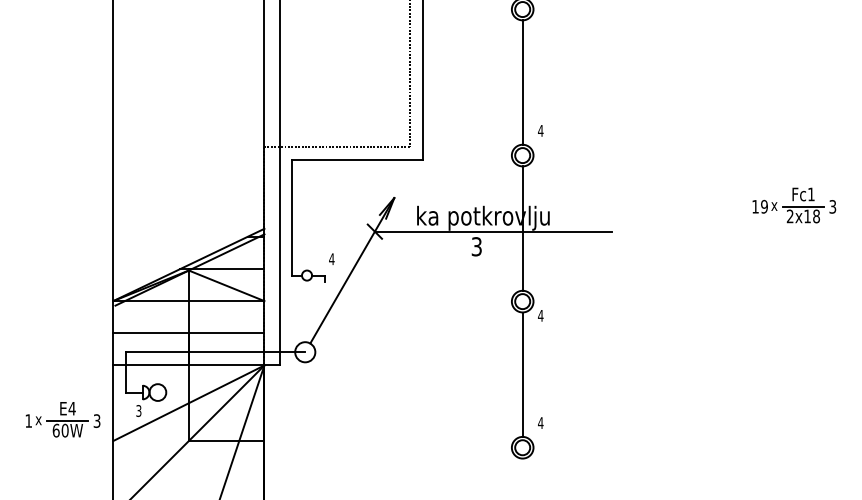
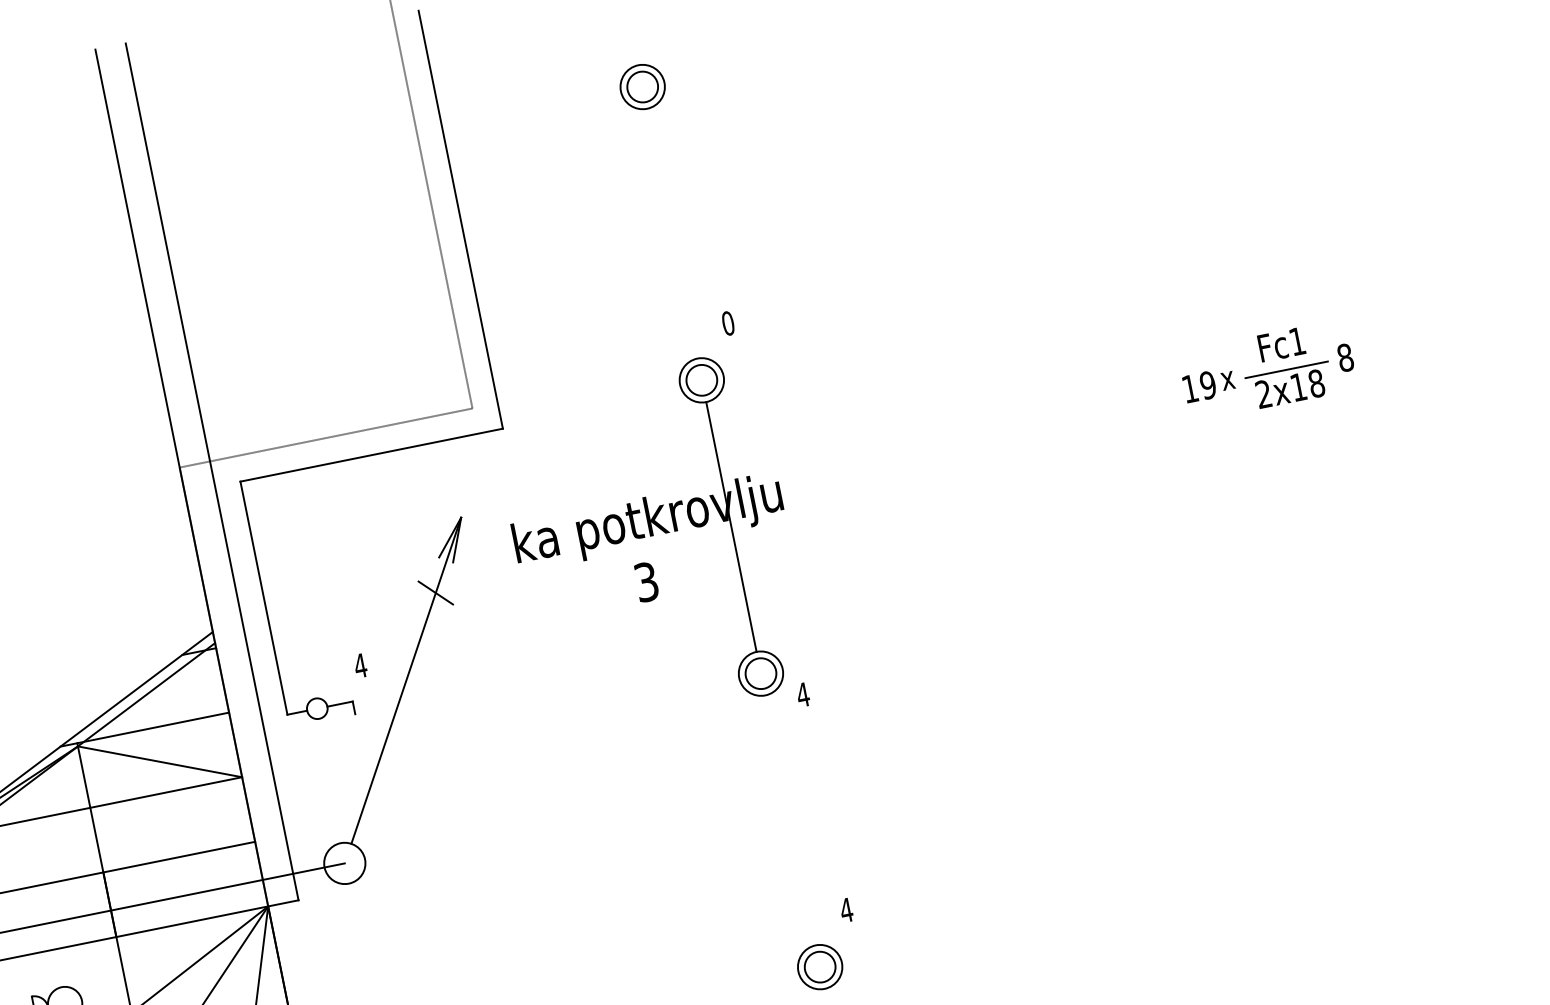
line: (522, 82) -> (671, 233), removed
text: (540, 130) -> (727, 322), 4 -> 0
text: (832, 206) -> (1344, 357), 3 -> 8
line: (492, 231) -> (671, 545), removed
line: (522, 374) -> (790, 820), removed

